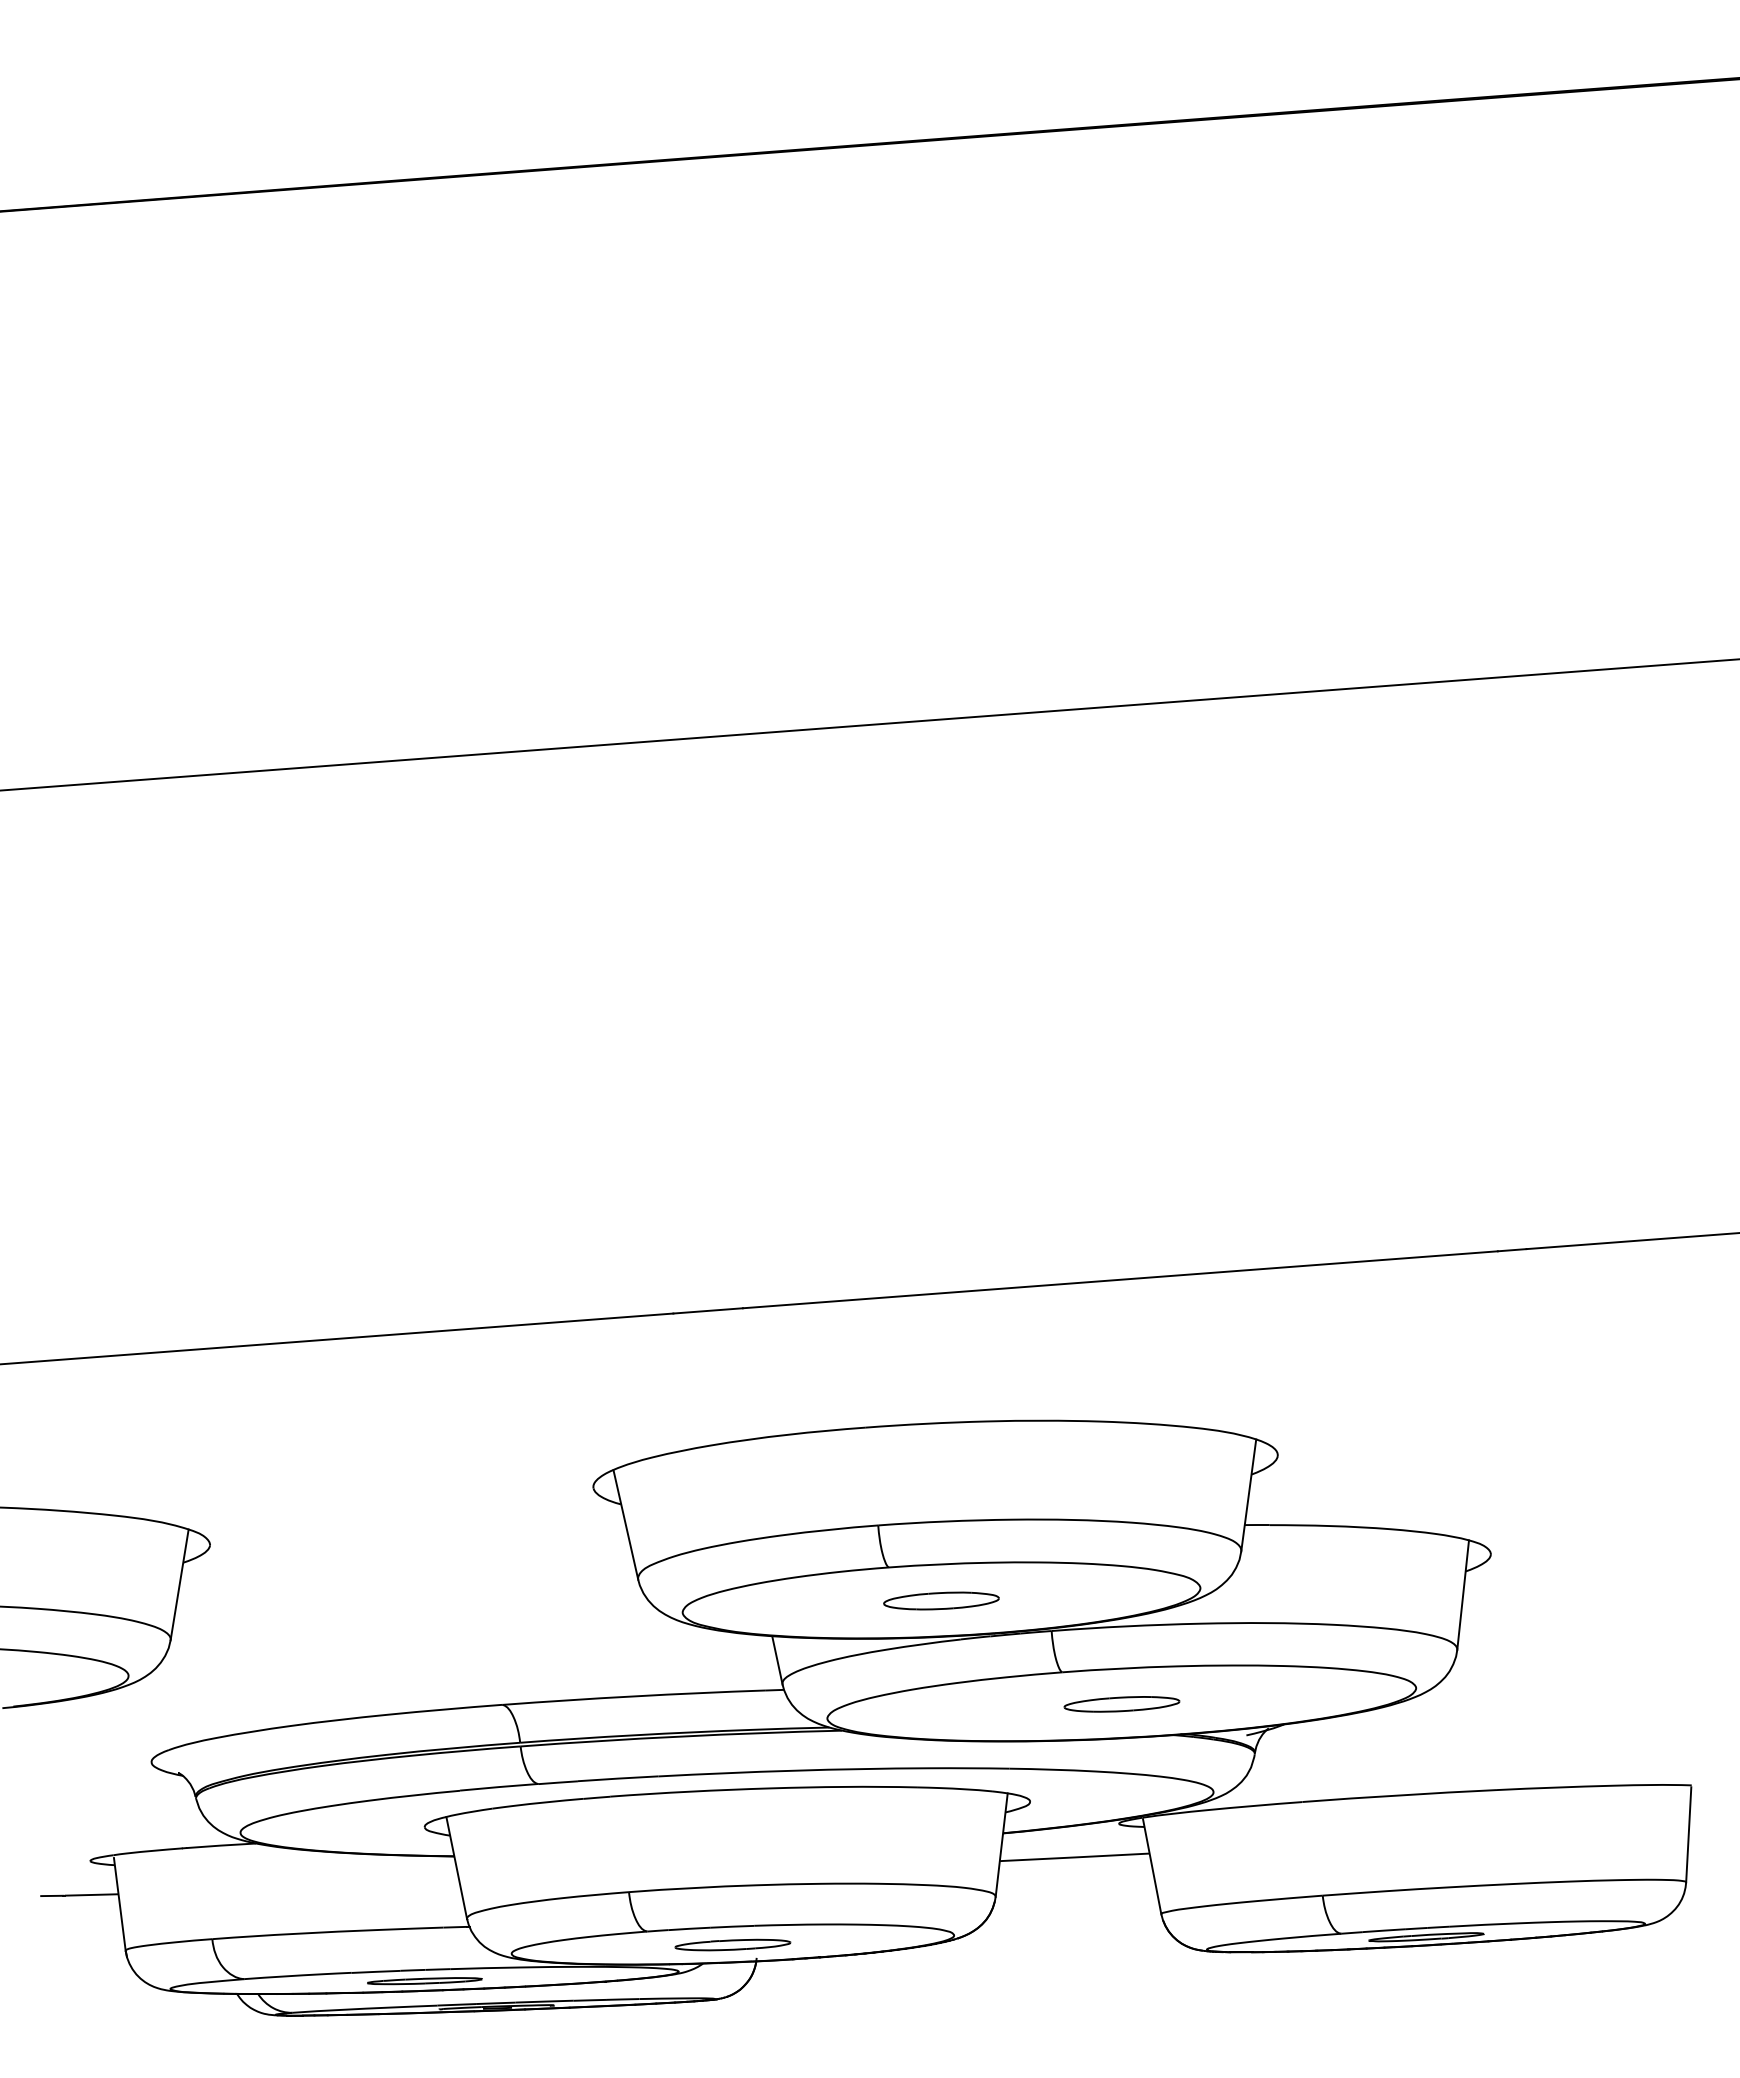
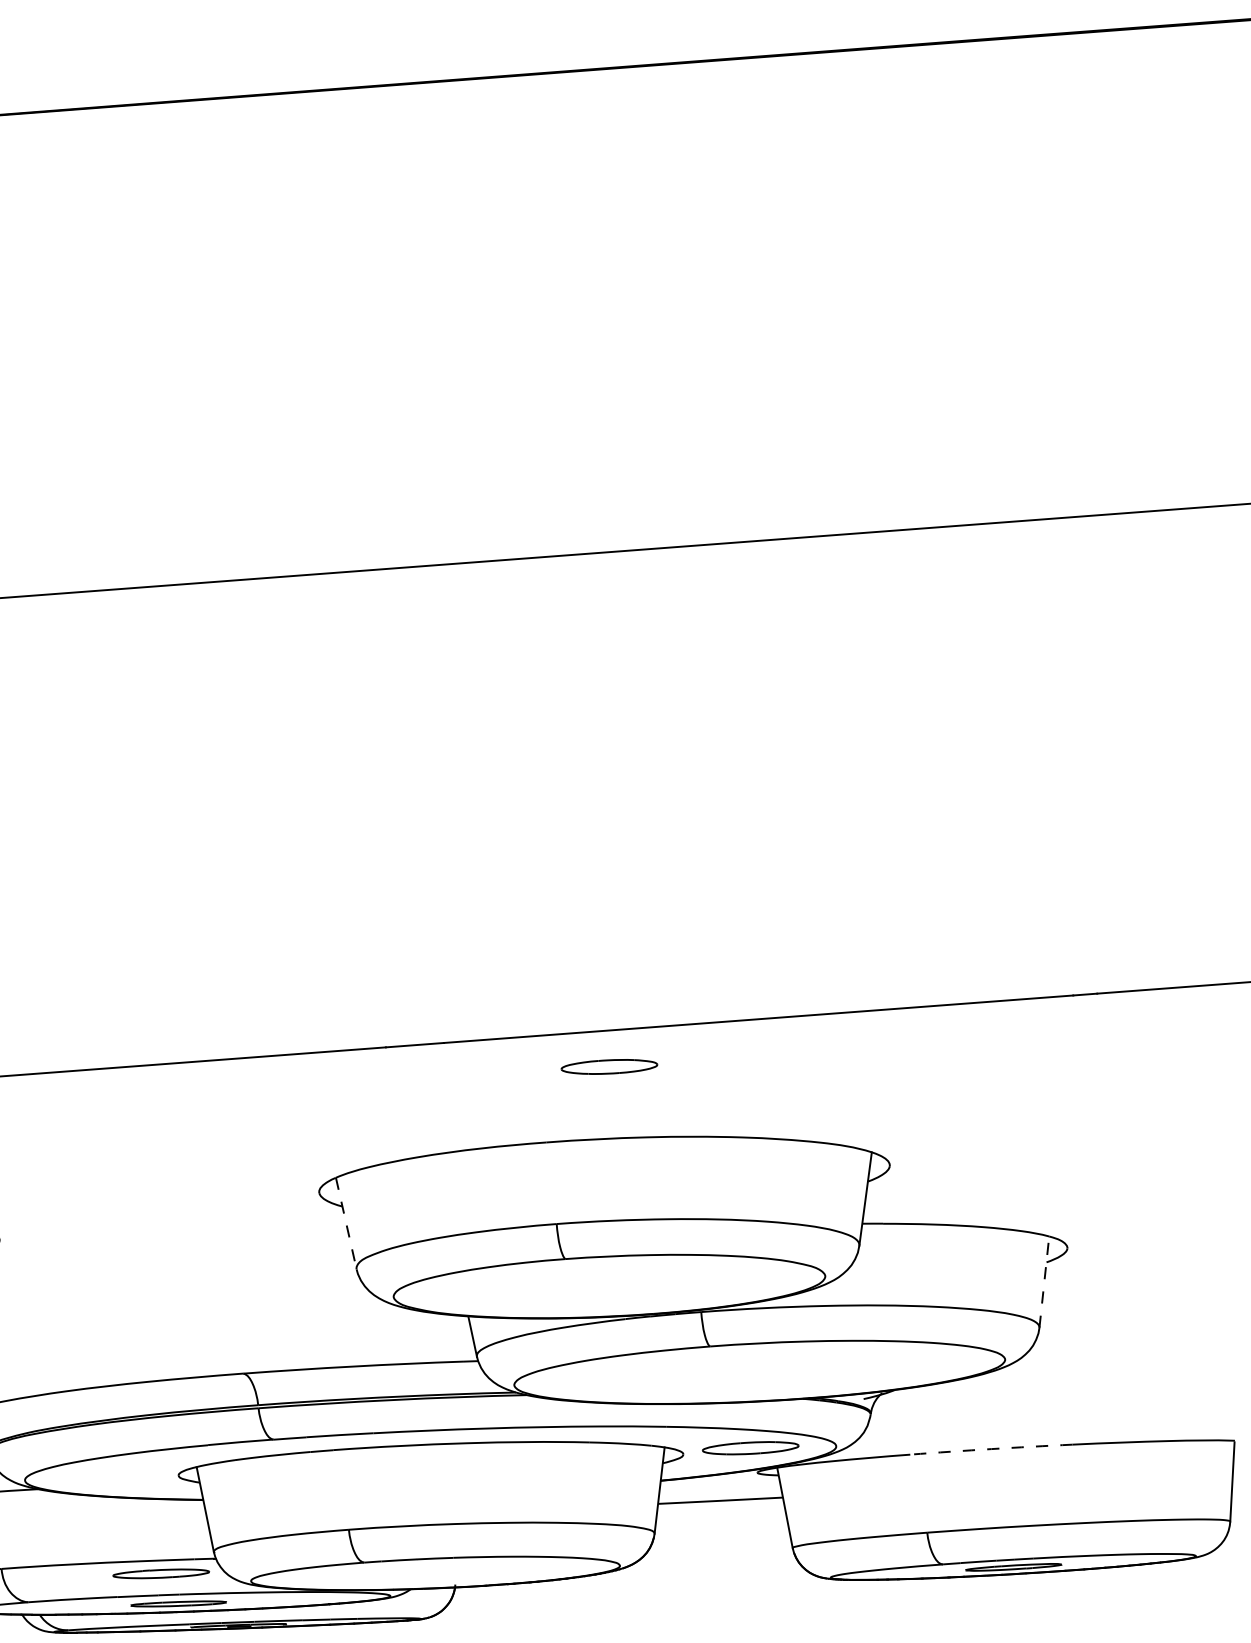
line: (625, 1525) -> (346, 1224), solid -> dashed
line: (1463, 1594) -> (1044, 1281), solid -> dashed
part: (941, 1600) -> (609, 1066), moved
part: (1121, 1704) -> (750, 1448), moved
arc: (1399, 1795) -> (991, 1449), solid -> dashed
part: (732, 1944) -> (160, 1573), moved

